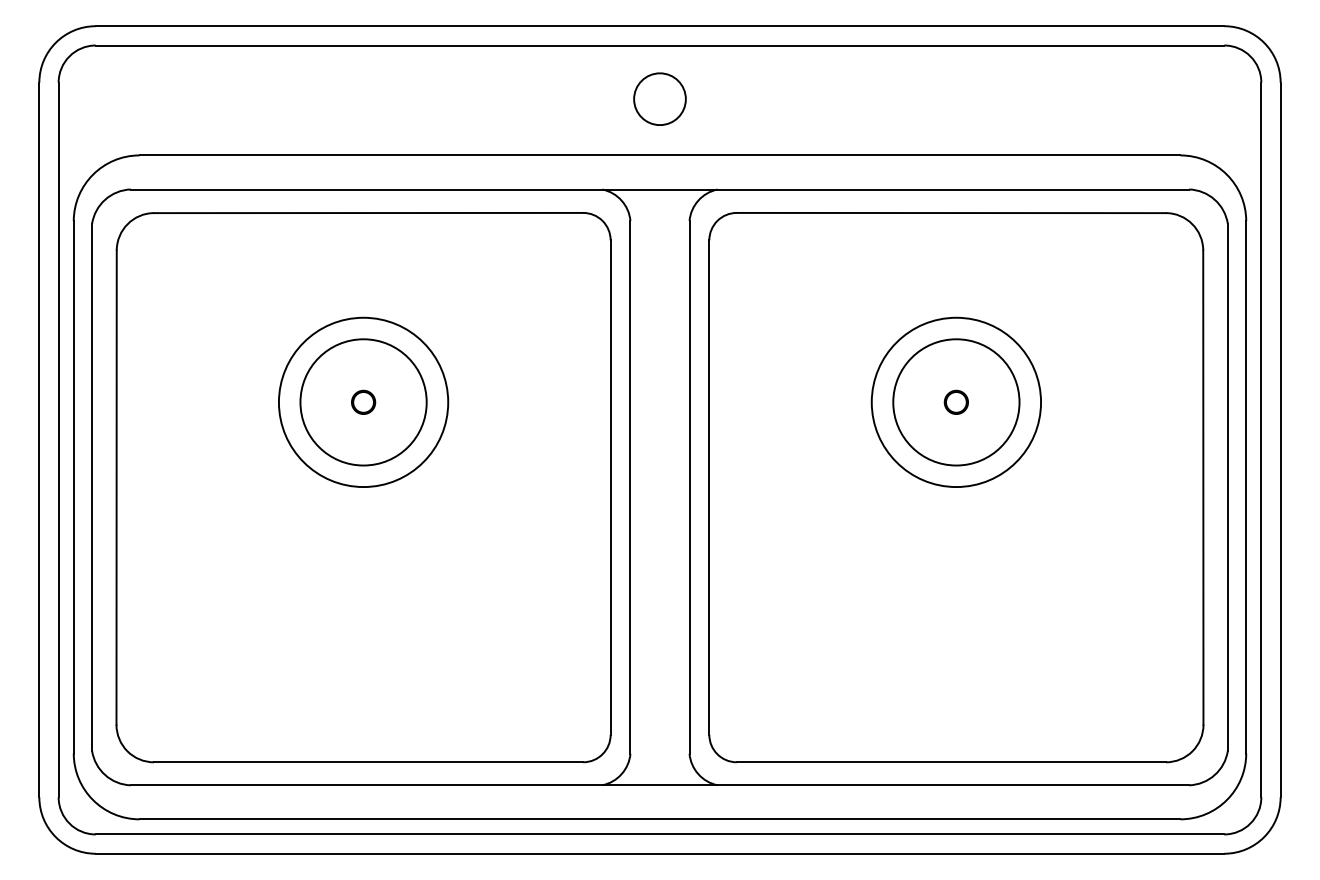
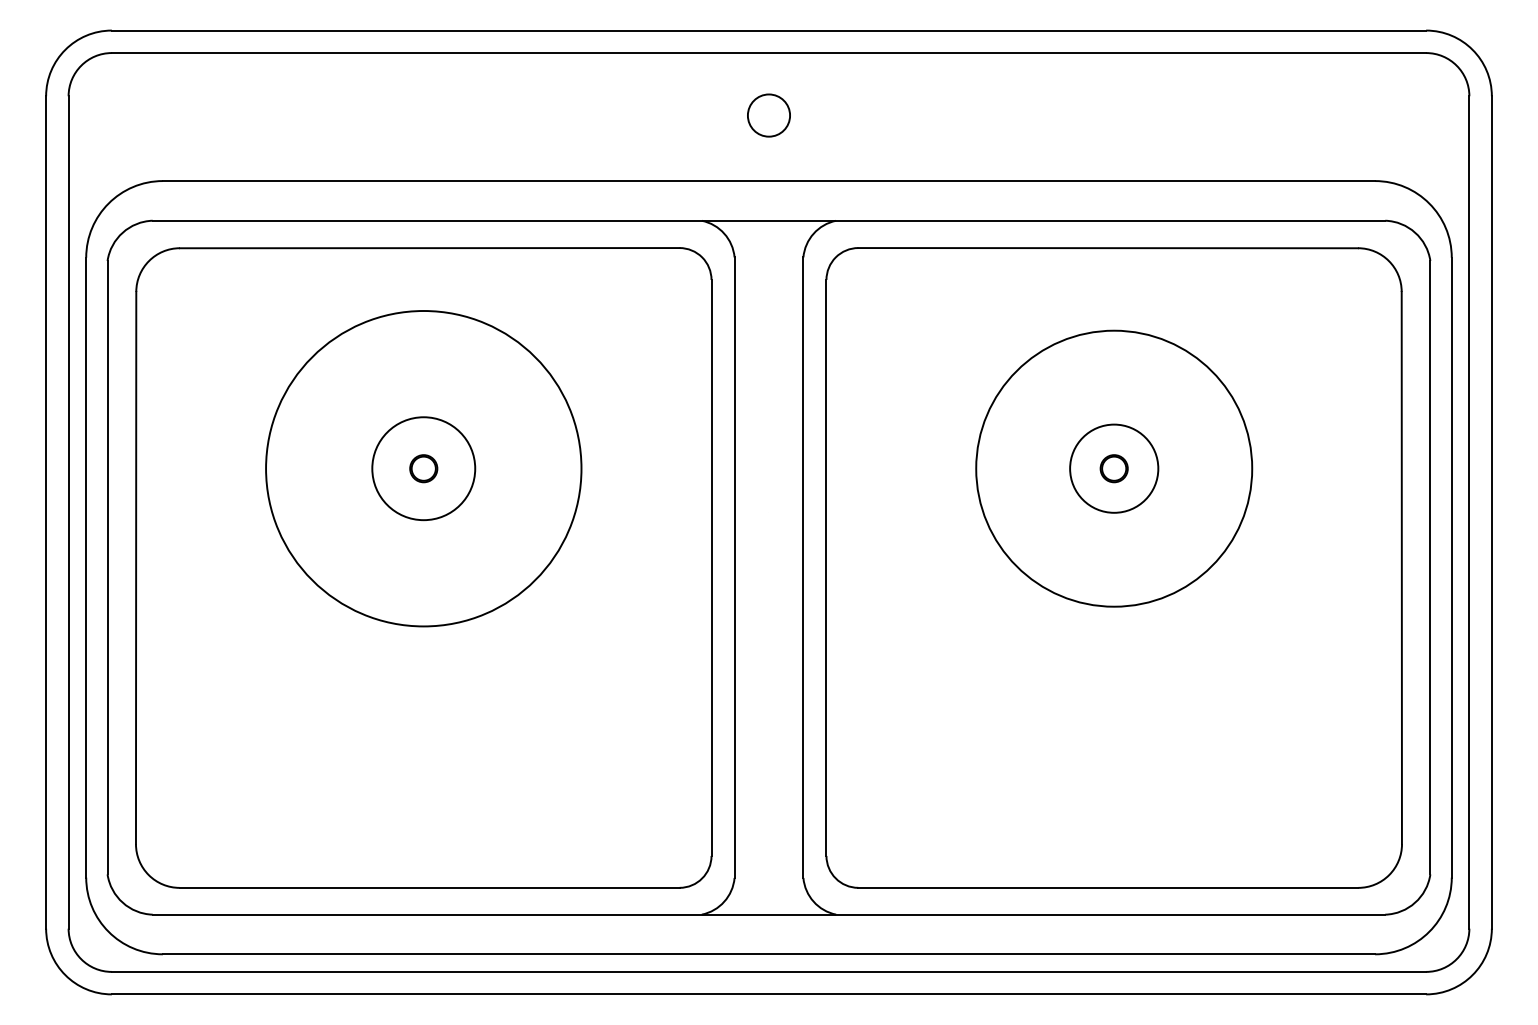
circle: (659, 99) -> (768, 115), size x0.7
circle: (363, 402) -> (423, 468), size x0.7
circle: (363, 402) -> (423, 468), size x1.6
circle: (955, 402) -> (1113, 468), size x0.6
circle: (955, 402) -> (1113, 468), size x1.4

